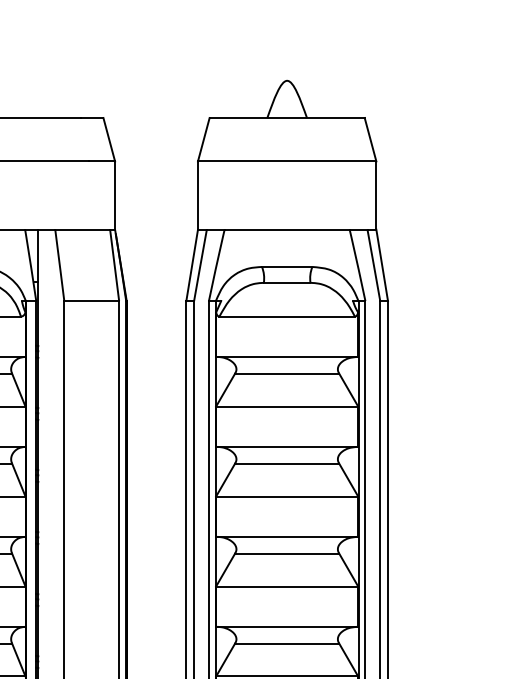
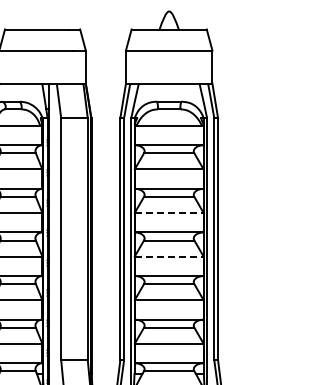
line: (287, 495) -> (169, 212), solid -> dashed
line: (287, 586) -> (169, 256), solid -> dashed

